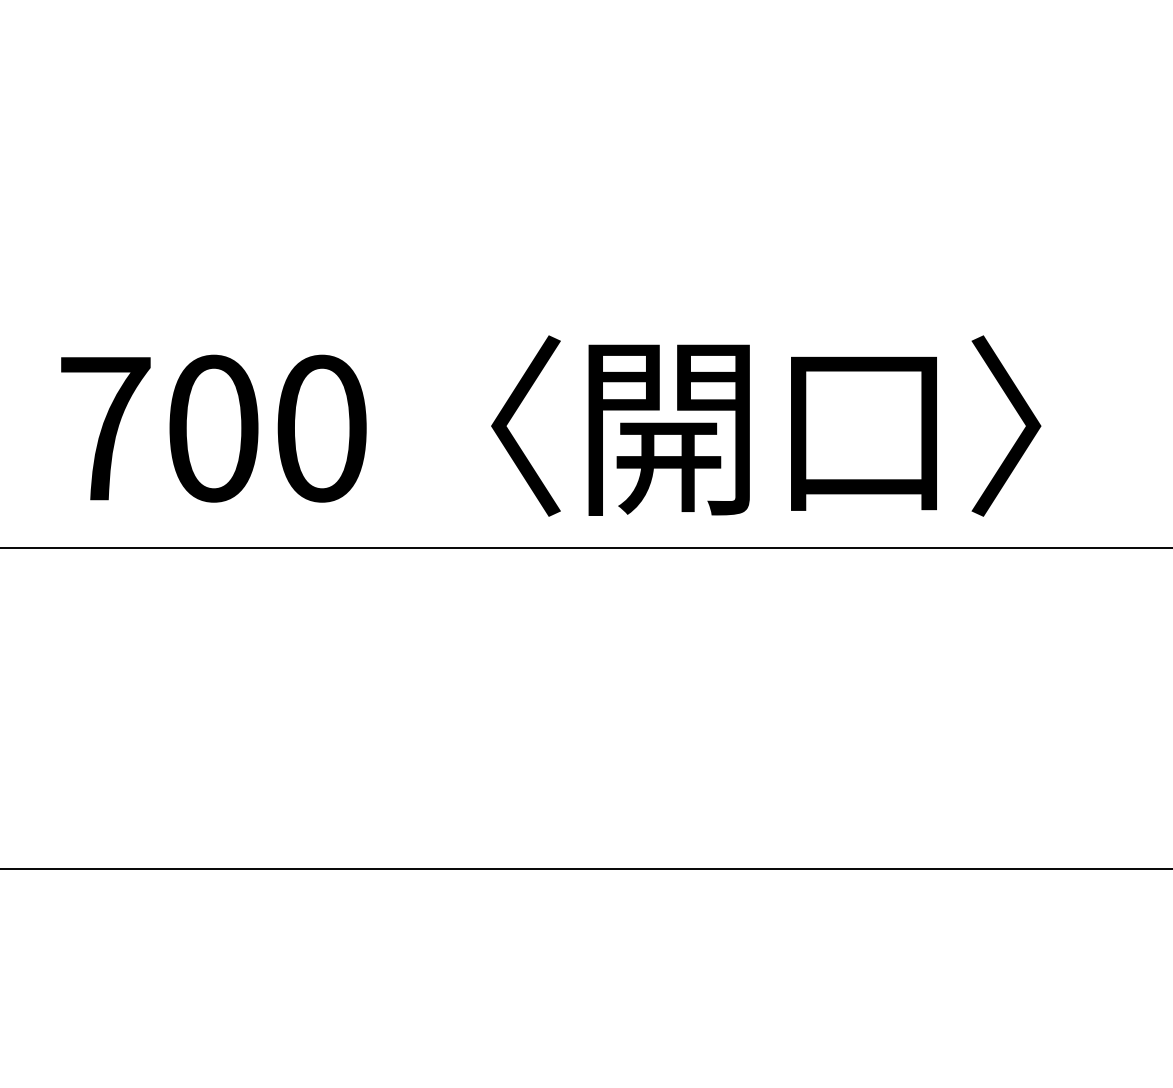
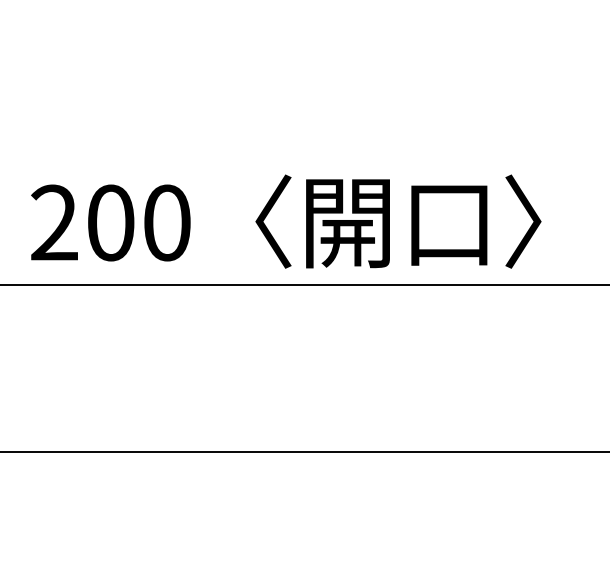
text: (104, 427) -> (54, 222), 700 -> 200

